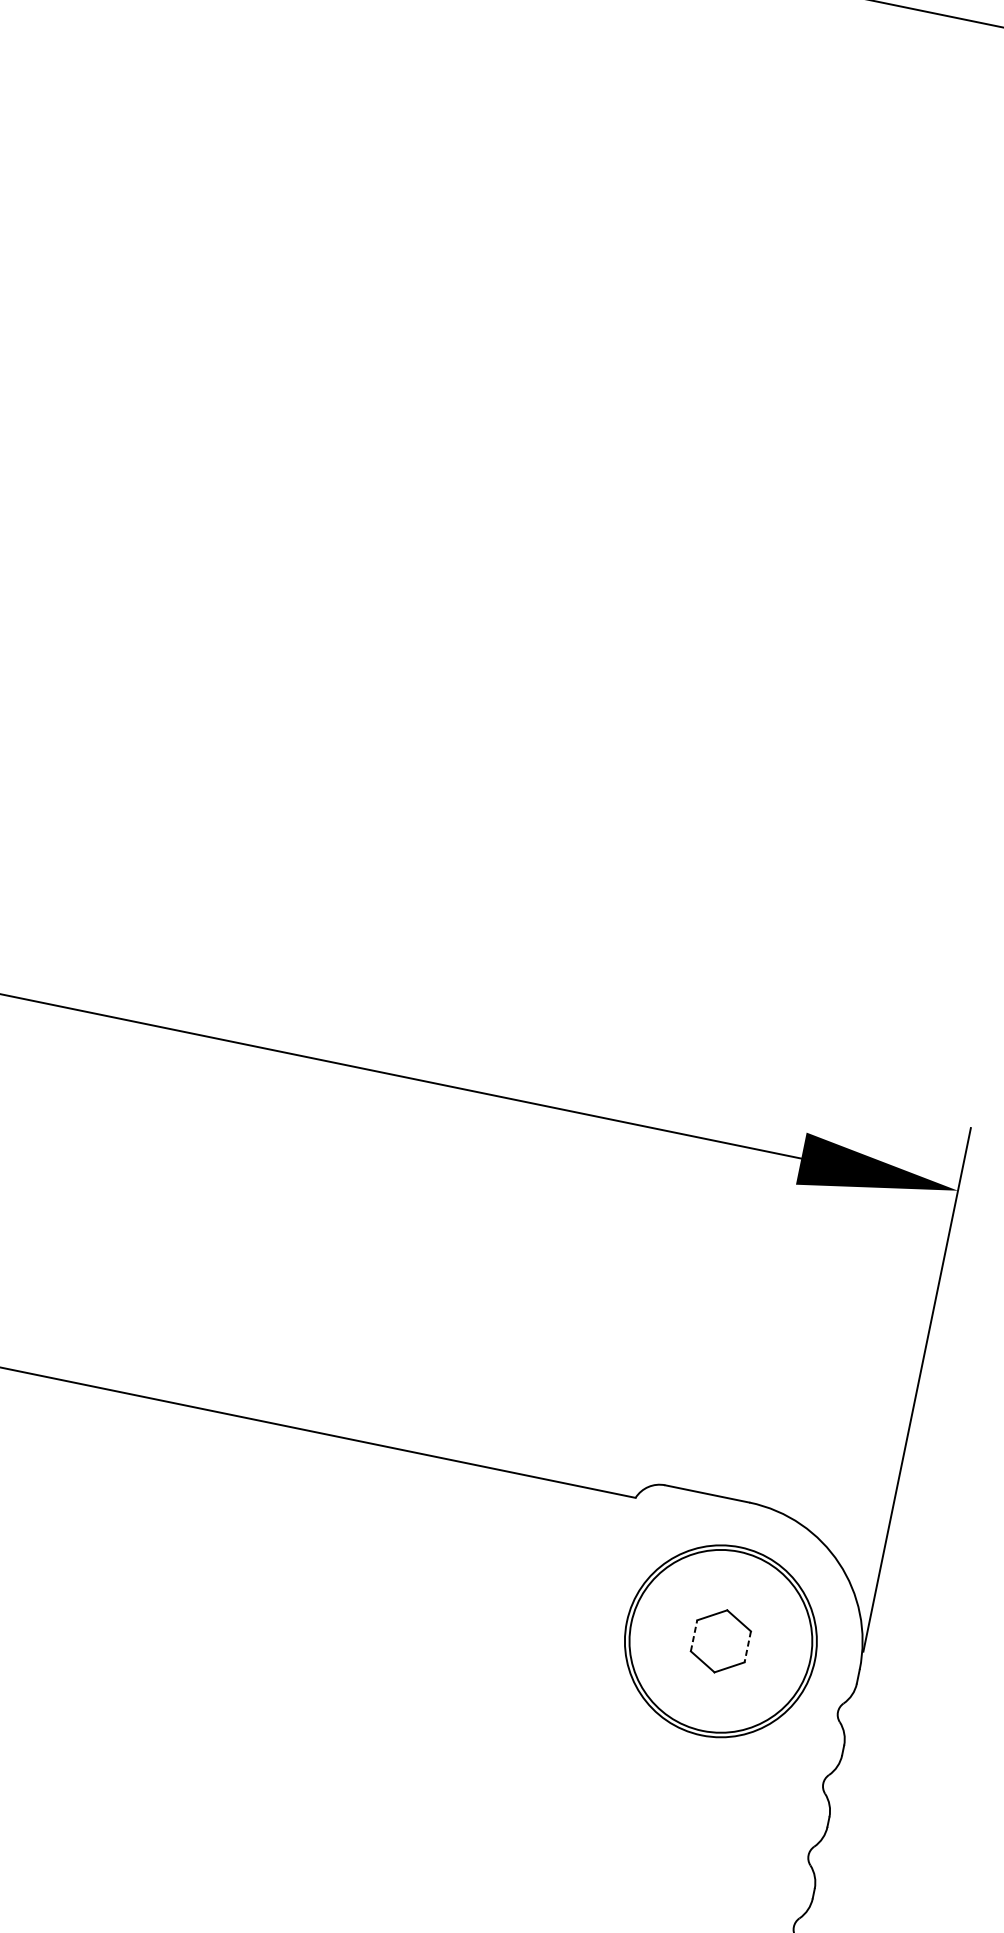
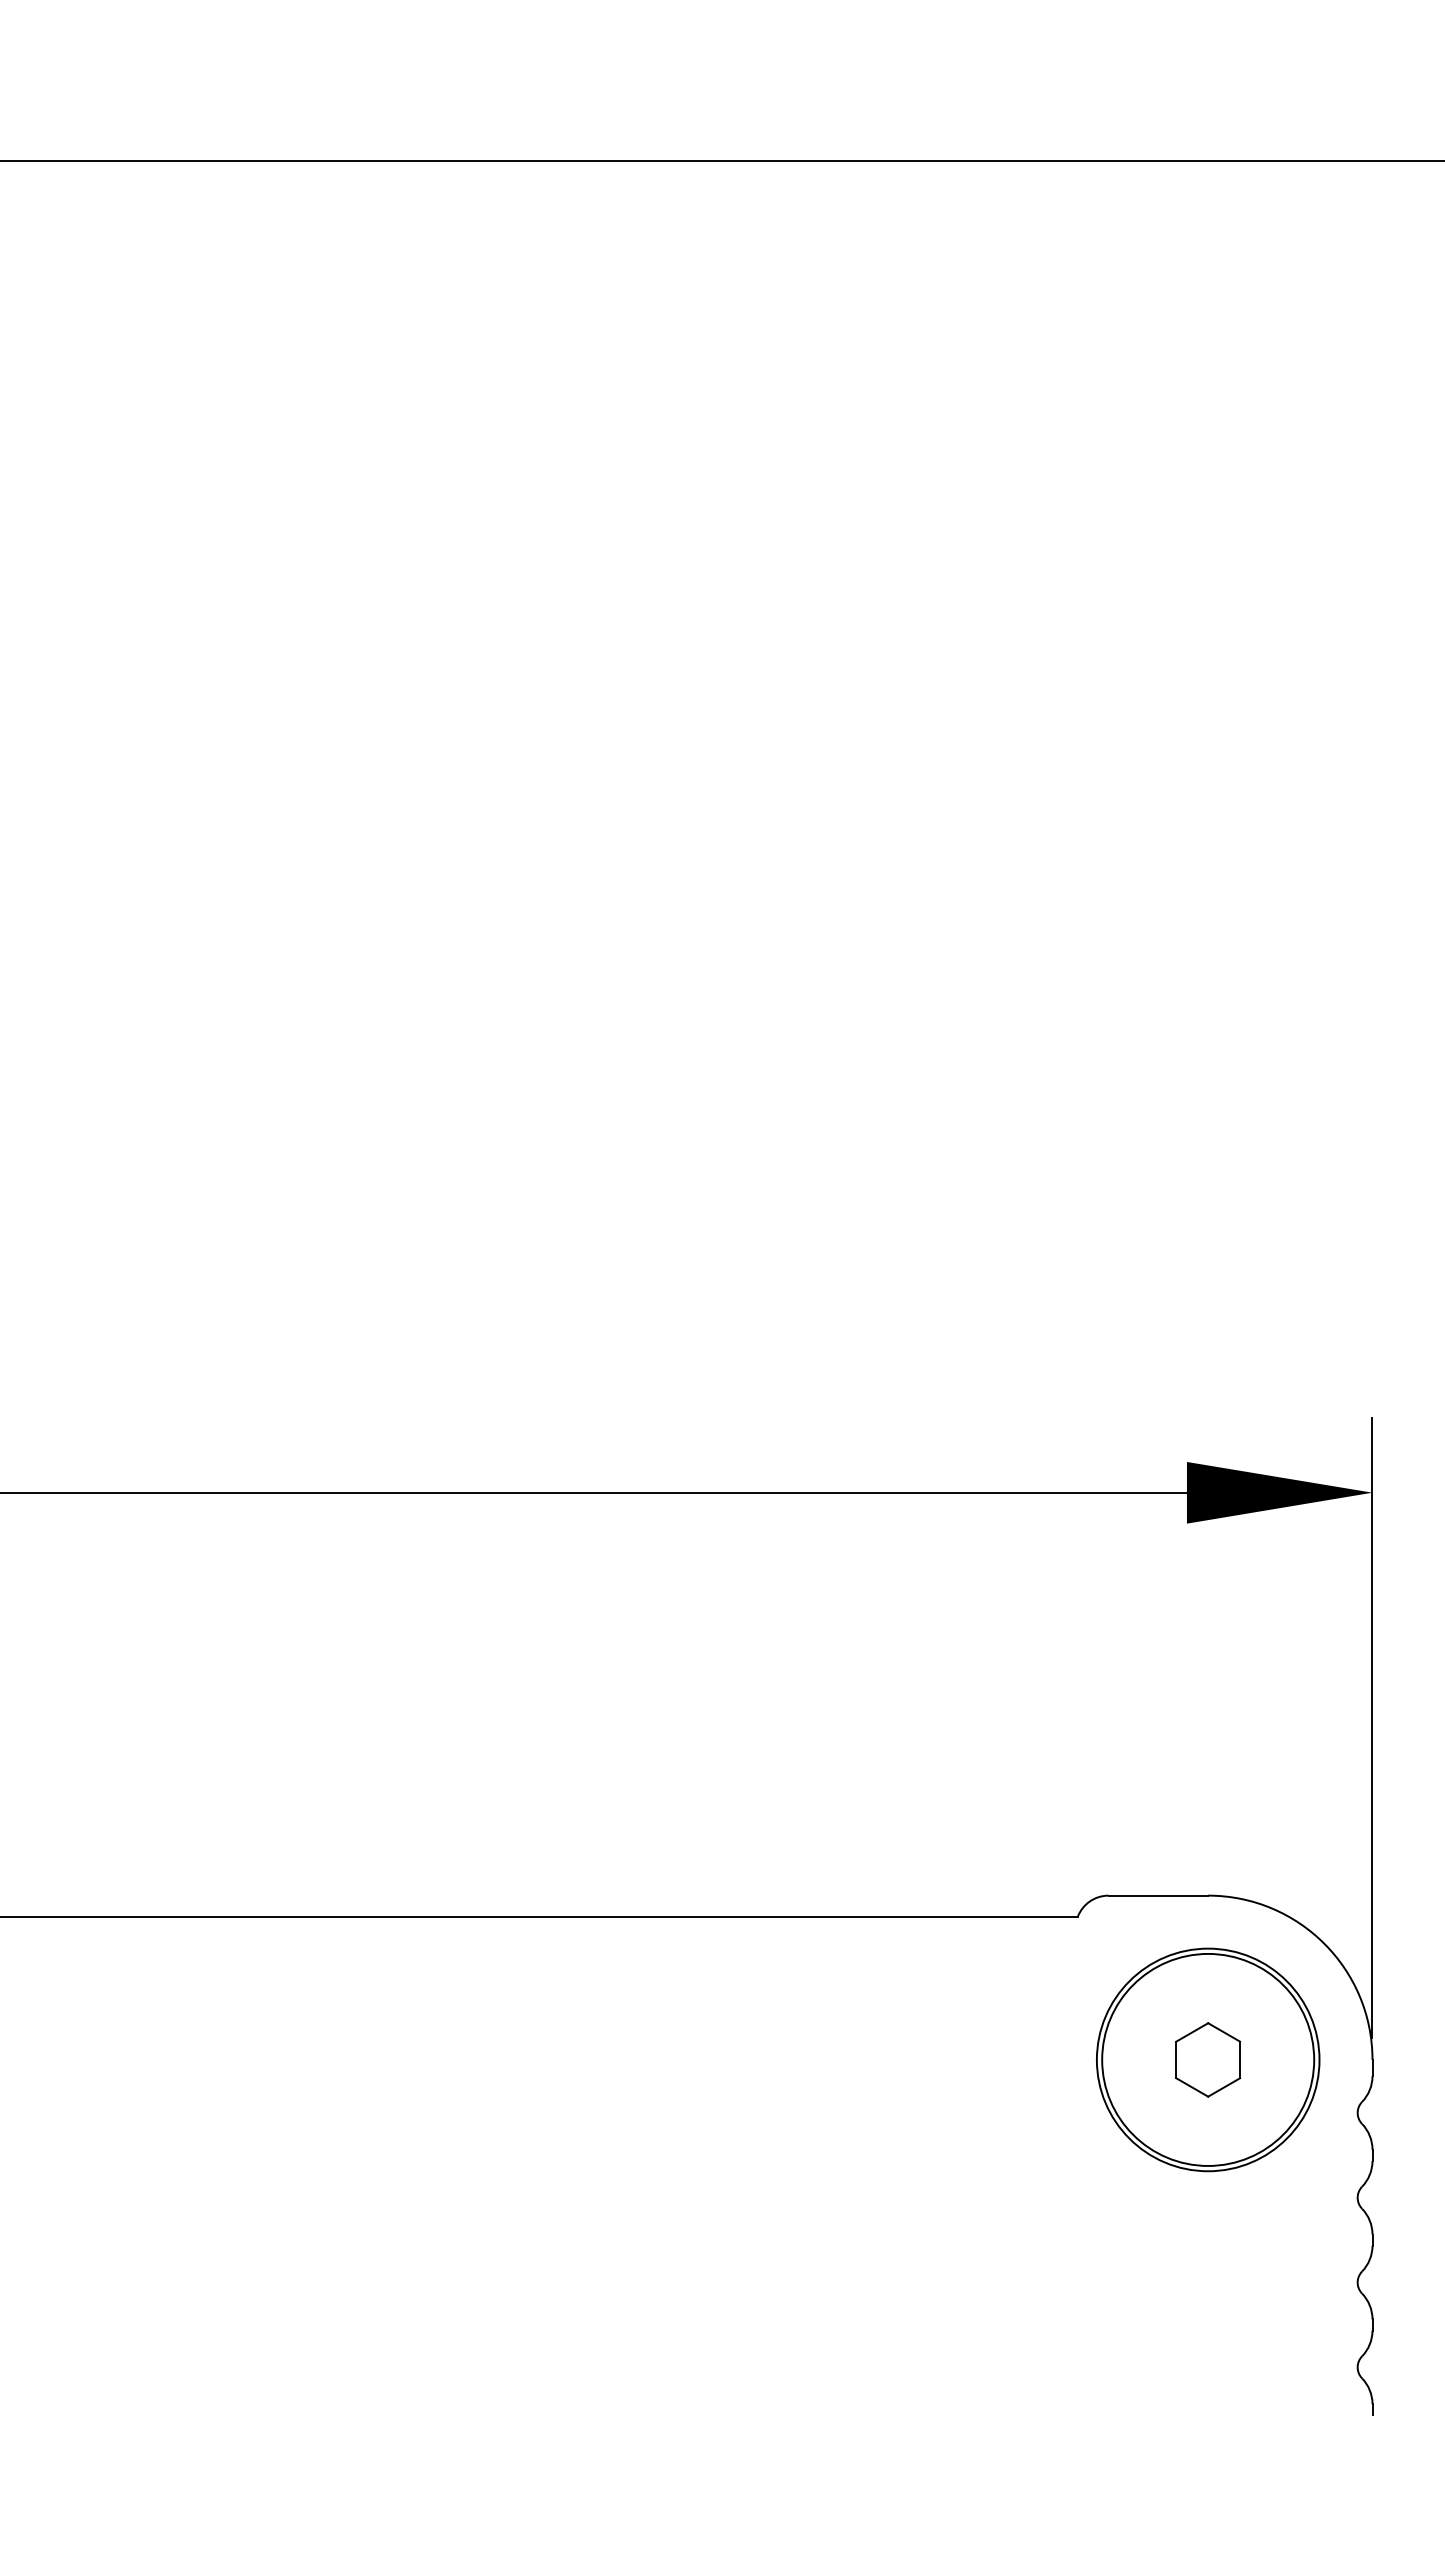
line: (694, 1635) -> (1176, 2059), dashed -> solid
line: (747, 1647) -> (1239, 2060), dashed -> solid

